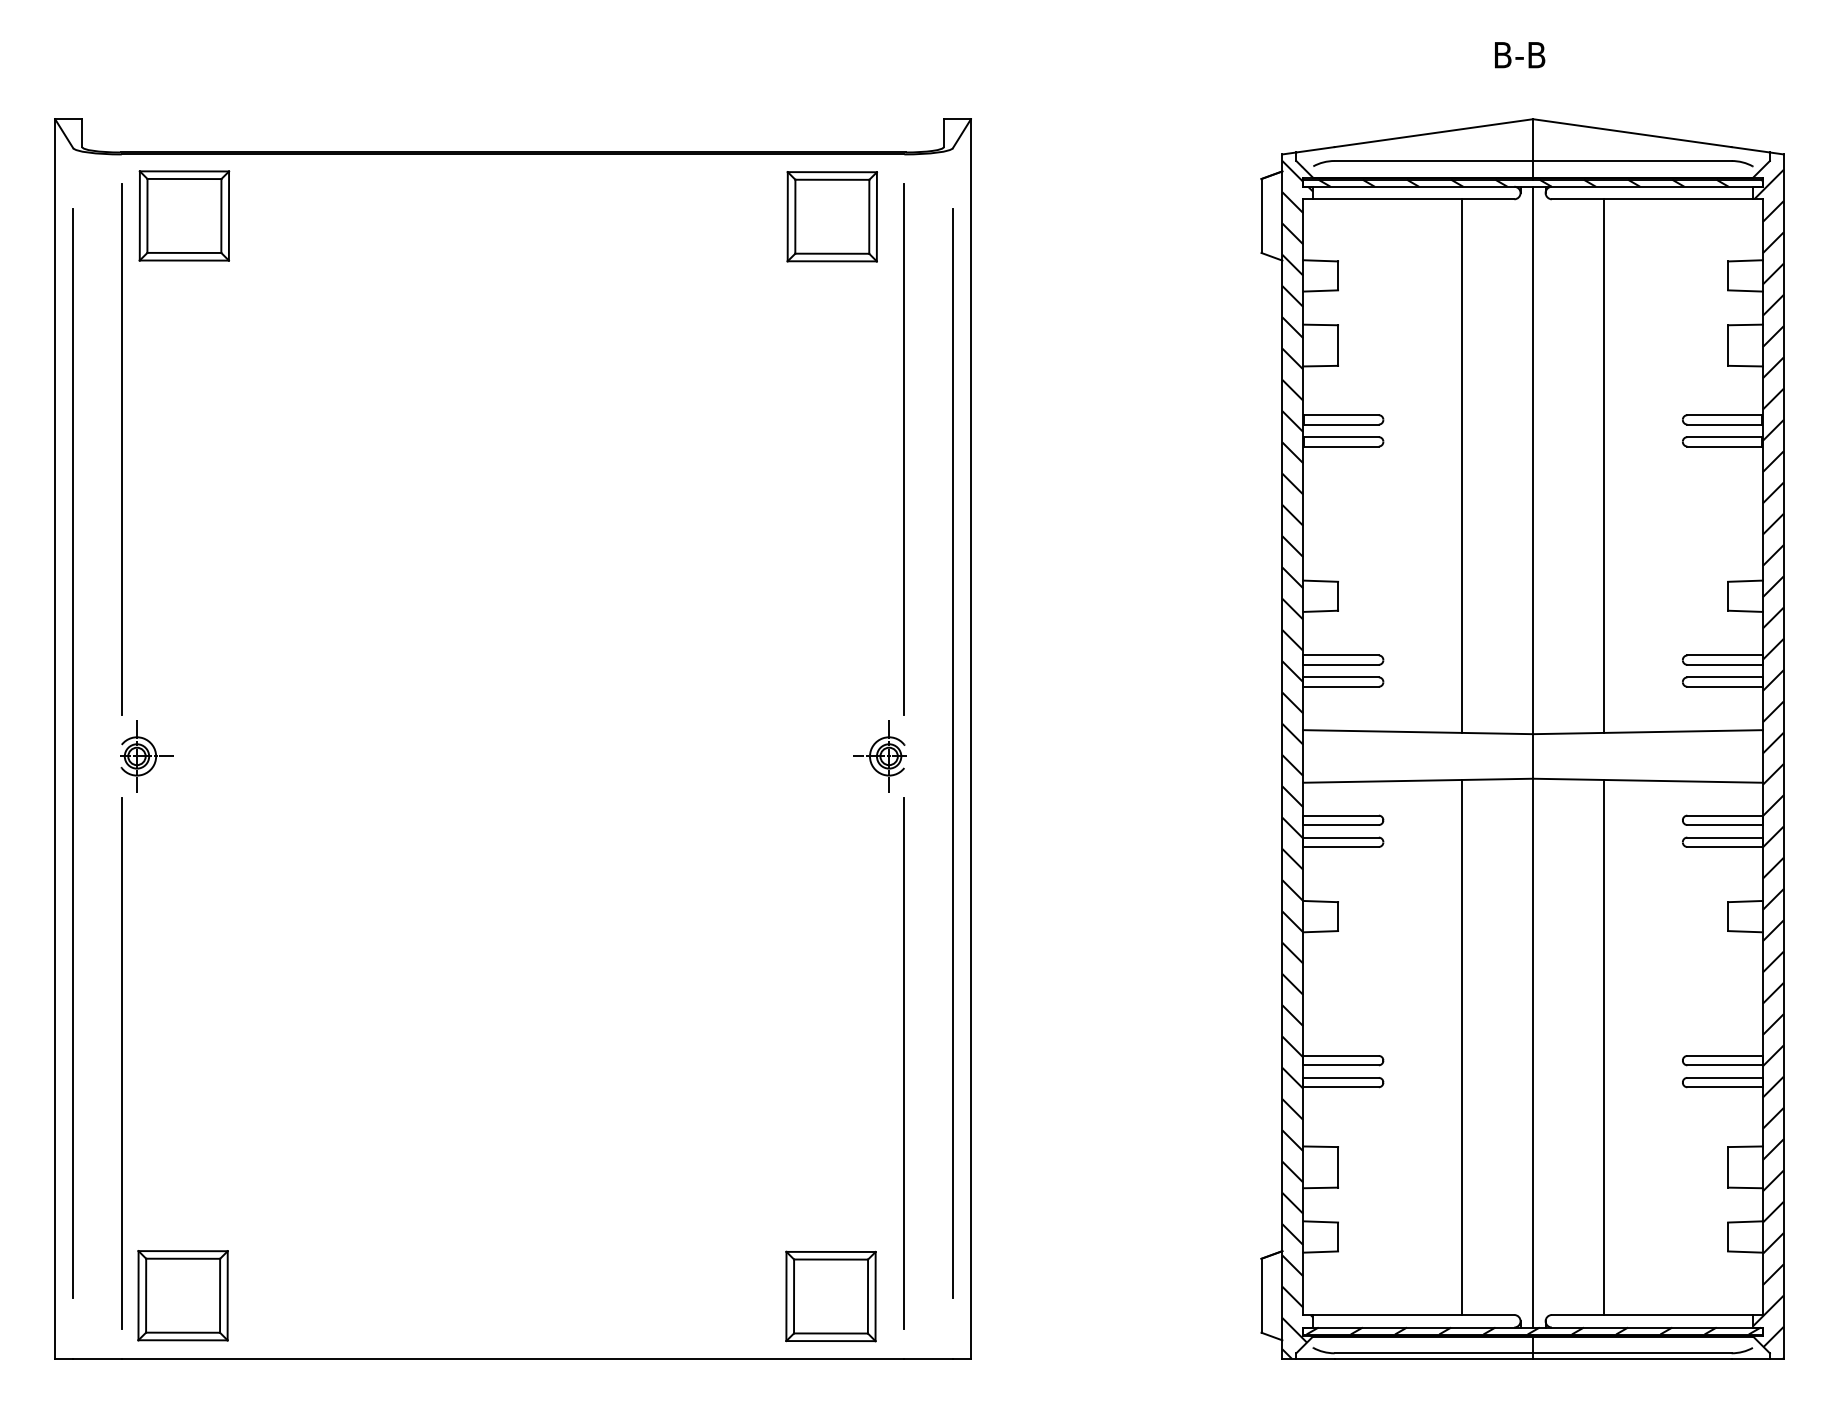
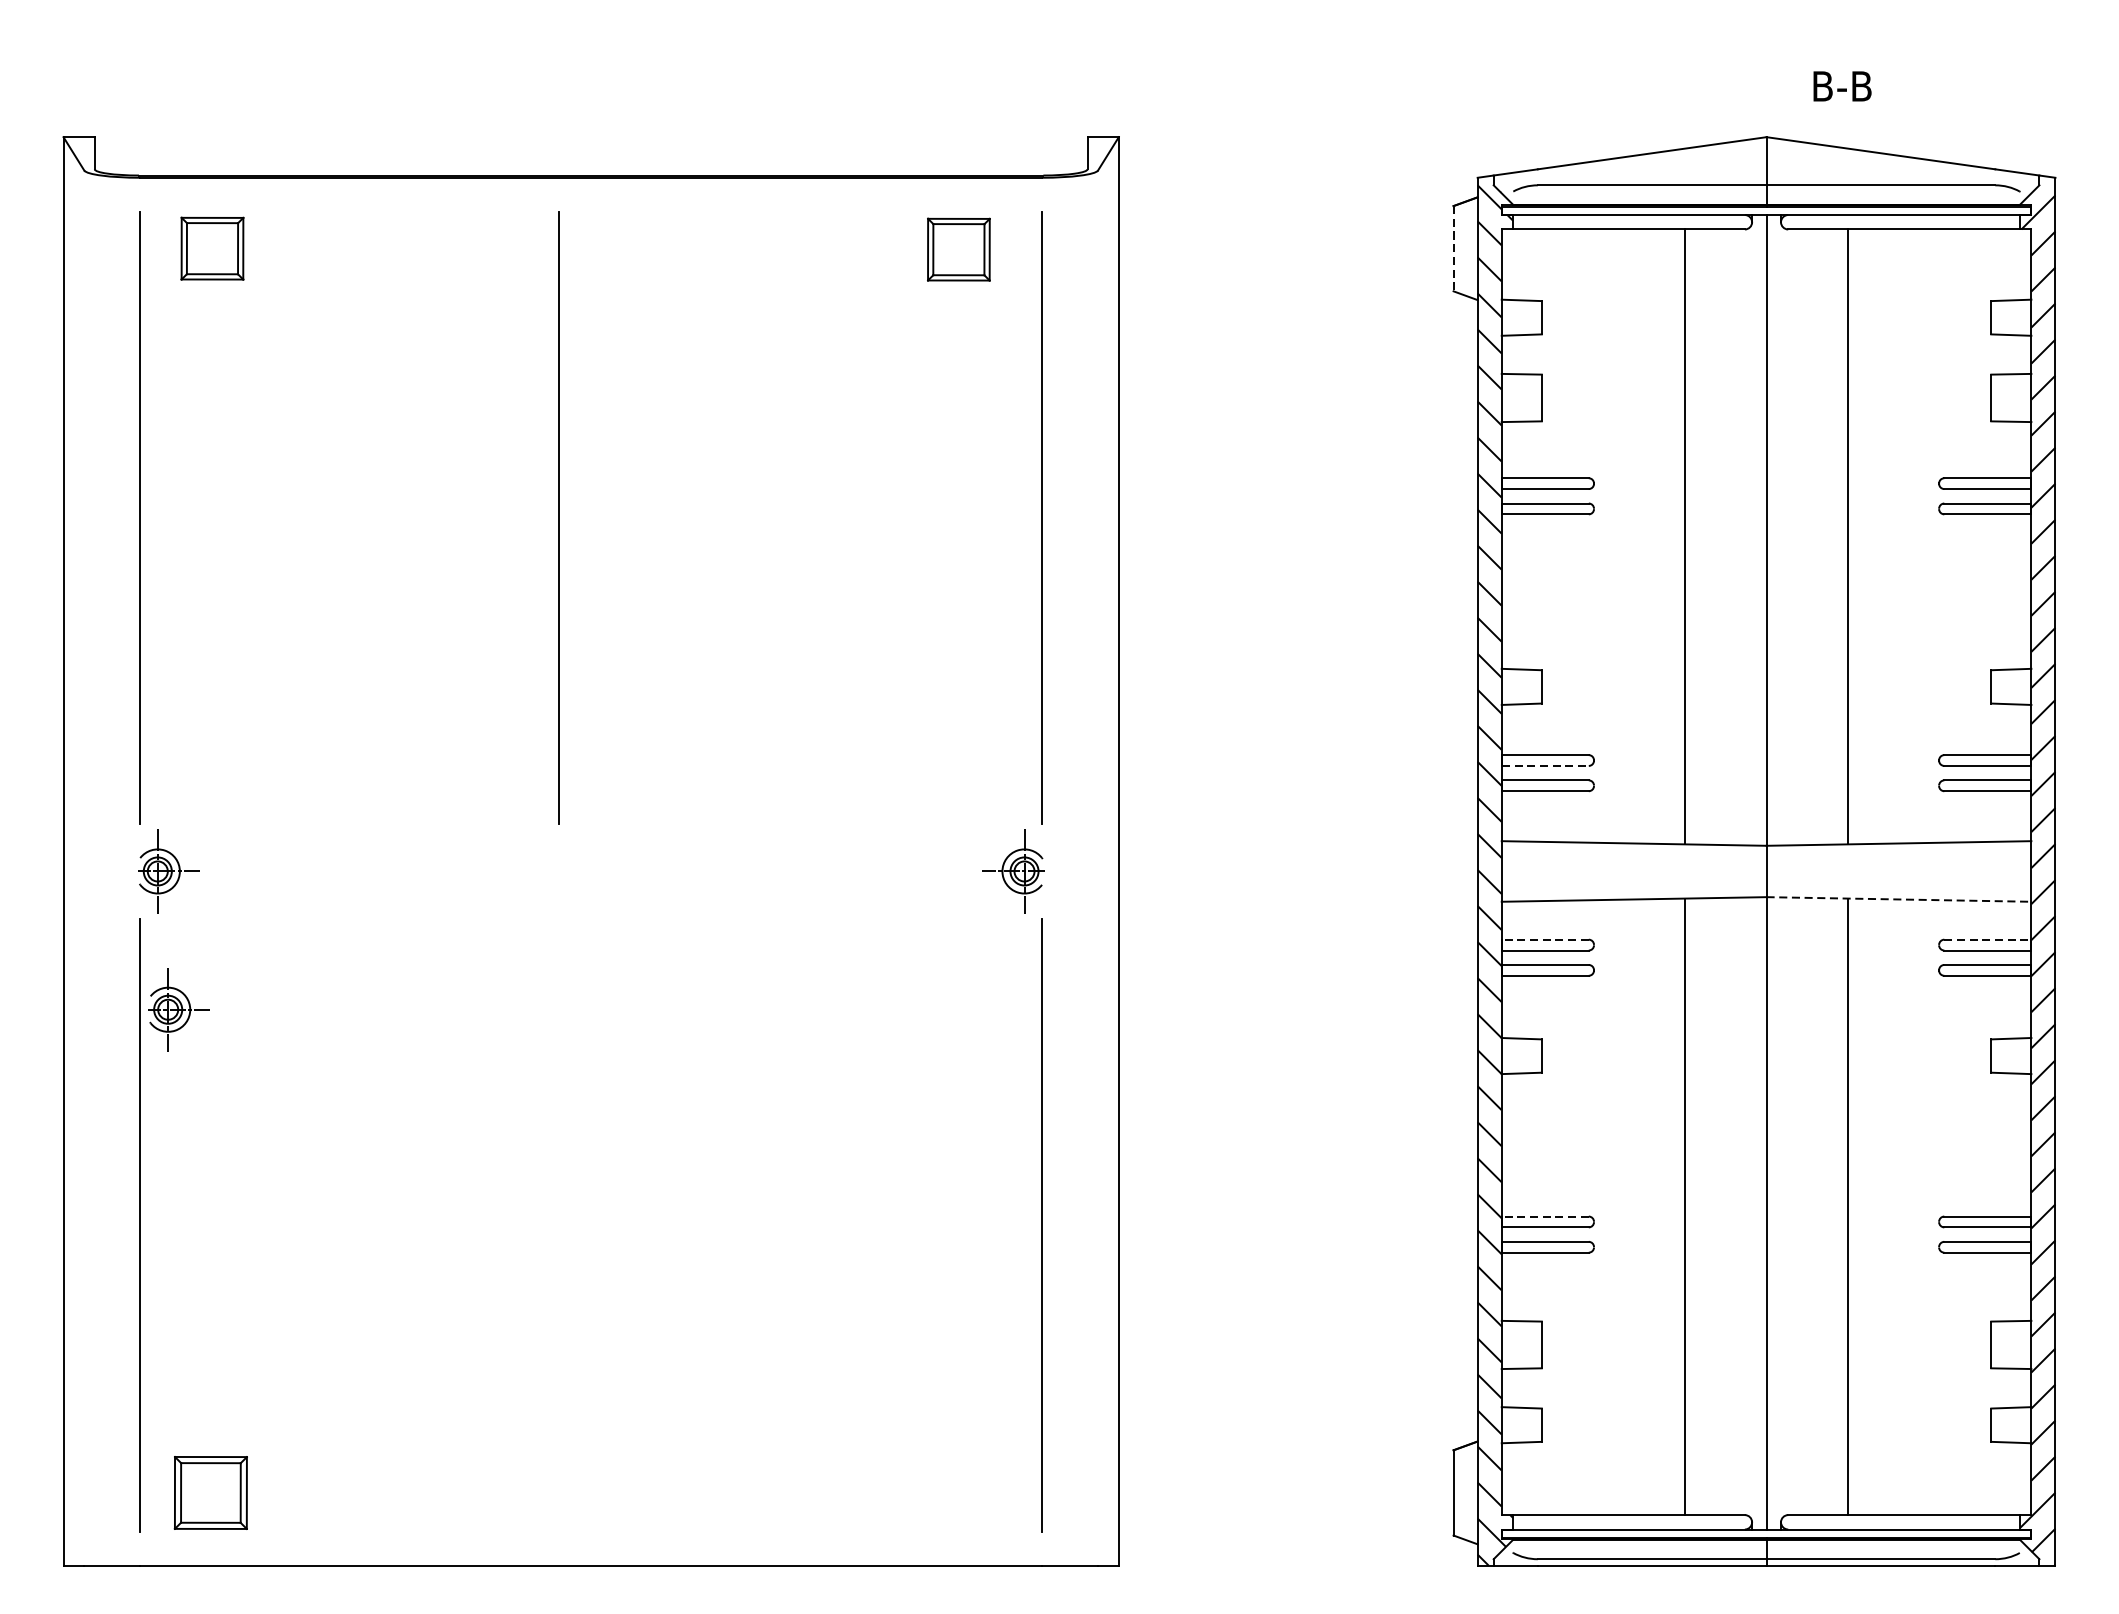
text: (1520, 55) -> (1843, 86), moved
hatch: (1540, 182) -> (1775, 210), removed
part: (184, 215) -> (212, 248), size x0.6
part: (831, 216) -> (958, 249), size x0.6
line: (1261, 216) -> (1453, 249), solid -> dashed
line: (484, 449) -> (558, 517), added
line: (1341, 664) -> (1545, 765), solid -> dashed
line: (73, 753) -> (84, 868), removed
line: (952, 753) -> (1097, 868), removed
line: (1648, 780) -> (1899, 899), solid -> dashed
line: (1341, 815) -> (1545, 939), solid -> dashed
line: (1725, 815) -> (1988, 939), solid -> dashed
part: (155, 876) -> (179, 1009), added
line: (1341, 1055) -> (1545, 1216), solid -> dashed
part: (182, 1295) -> (210, 1492), size x0.7
part: (830, 1296) -> (956, 1493), removed
hatch: (1533, 1330) -> (1767, 1532), removed

